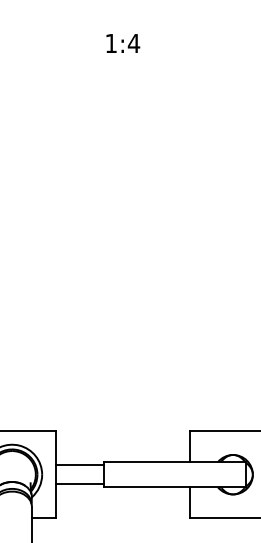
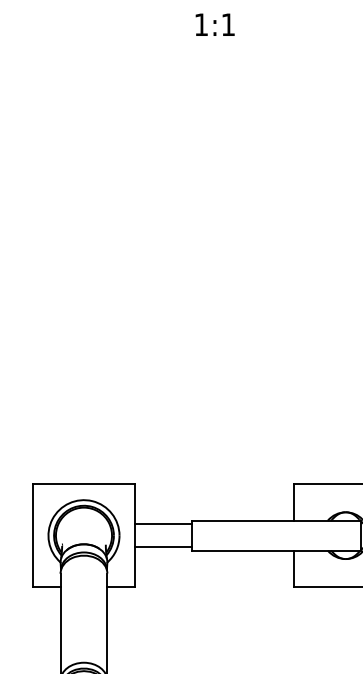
text: (134, 43) -> (228, 24), 1:4 -> 1:1

